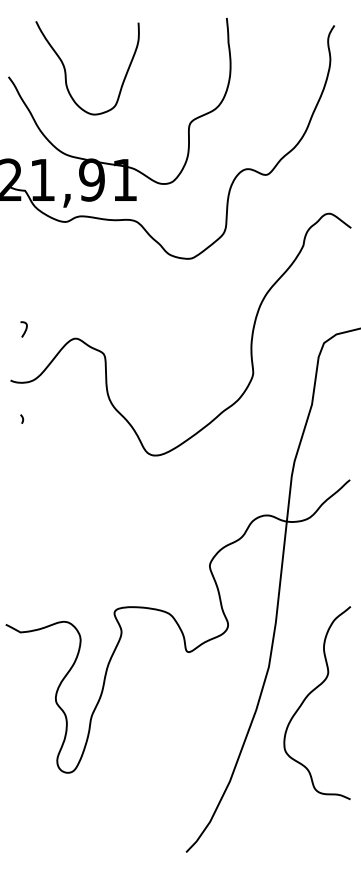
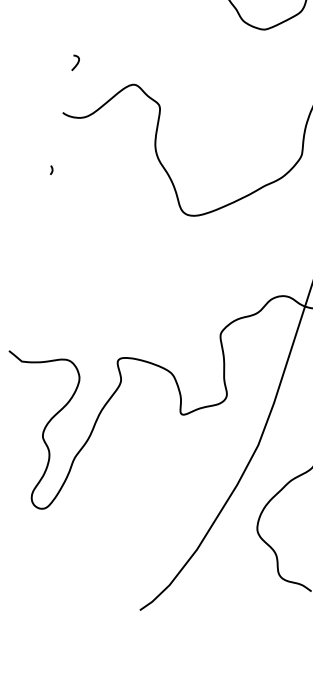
curve: (24, 330) -> (75, 64), moved
curve: (22, 418) -> (52, 169), moved

